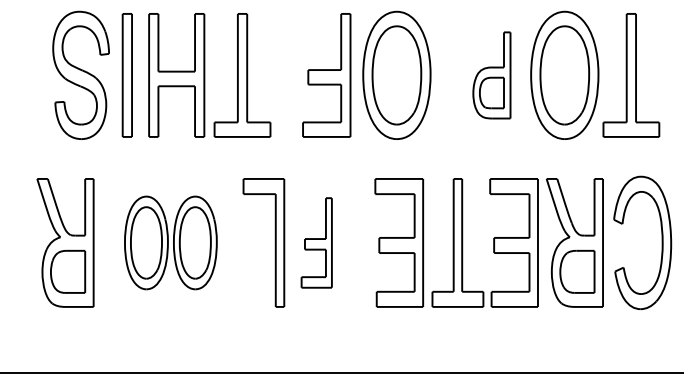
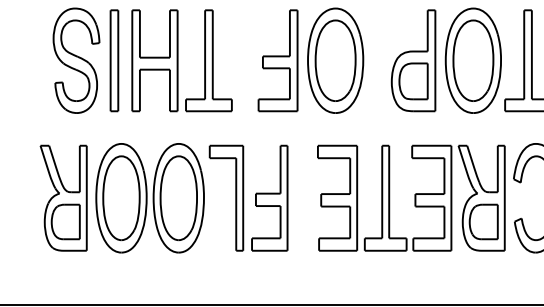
part: (491, 75) -> (413, 60), size x1.43
part: (170, 242) -> (149, 197), size x1.43
part: (316, 242) -> (269, 197), size x1.43

